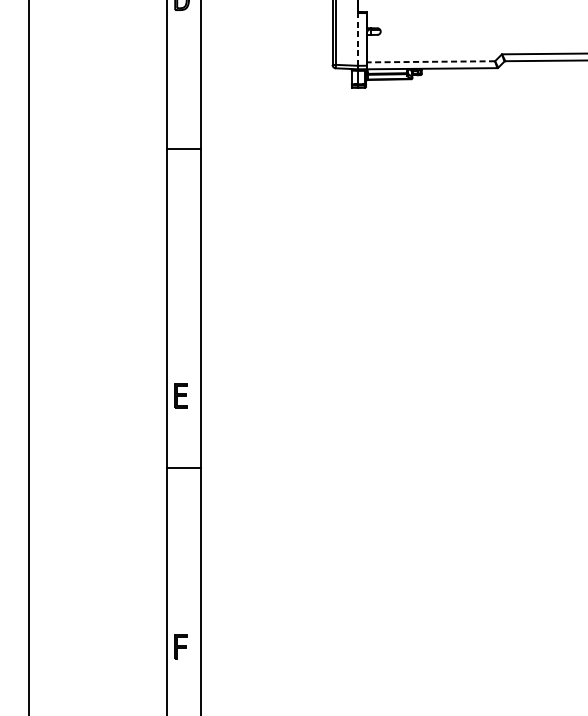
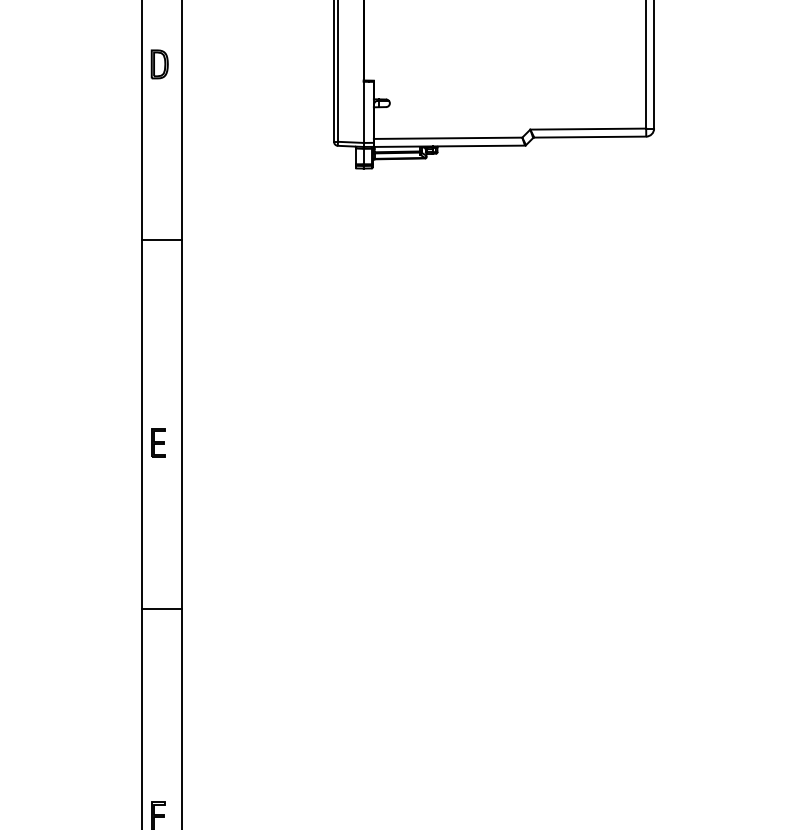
line: (357, 39) -> (363, 112), dashed -> solid
line: (430, 61) -> (447, 138), dashed -> solid
part: (181, 395) -> (158, 442), moved

